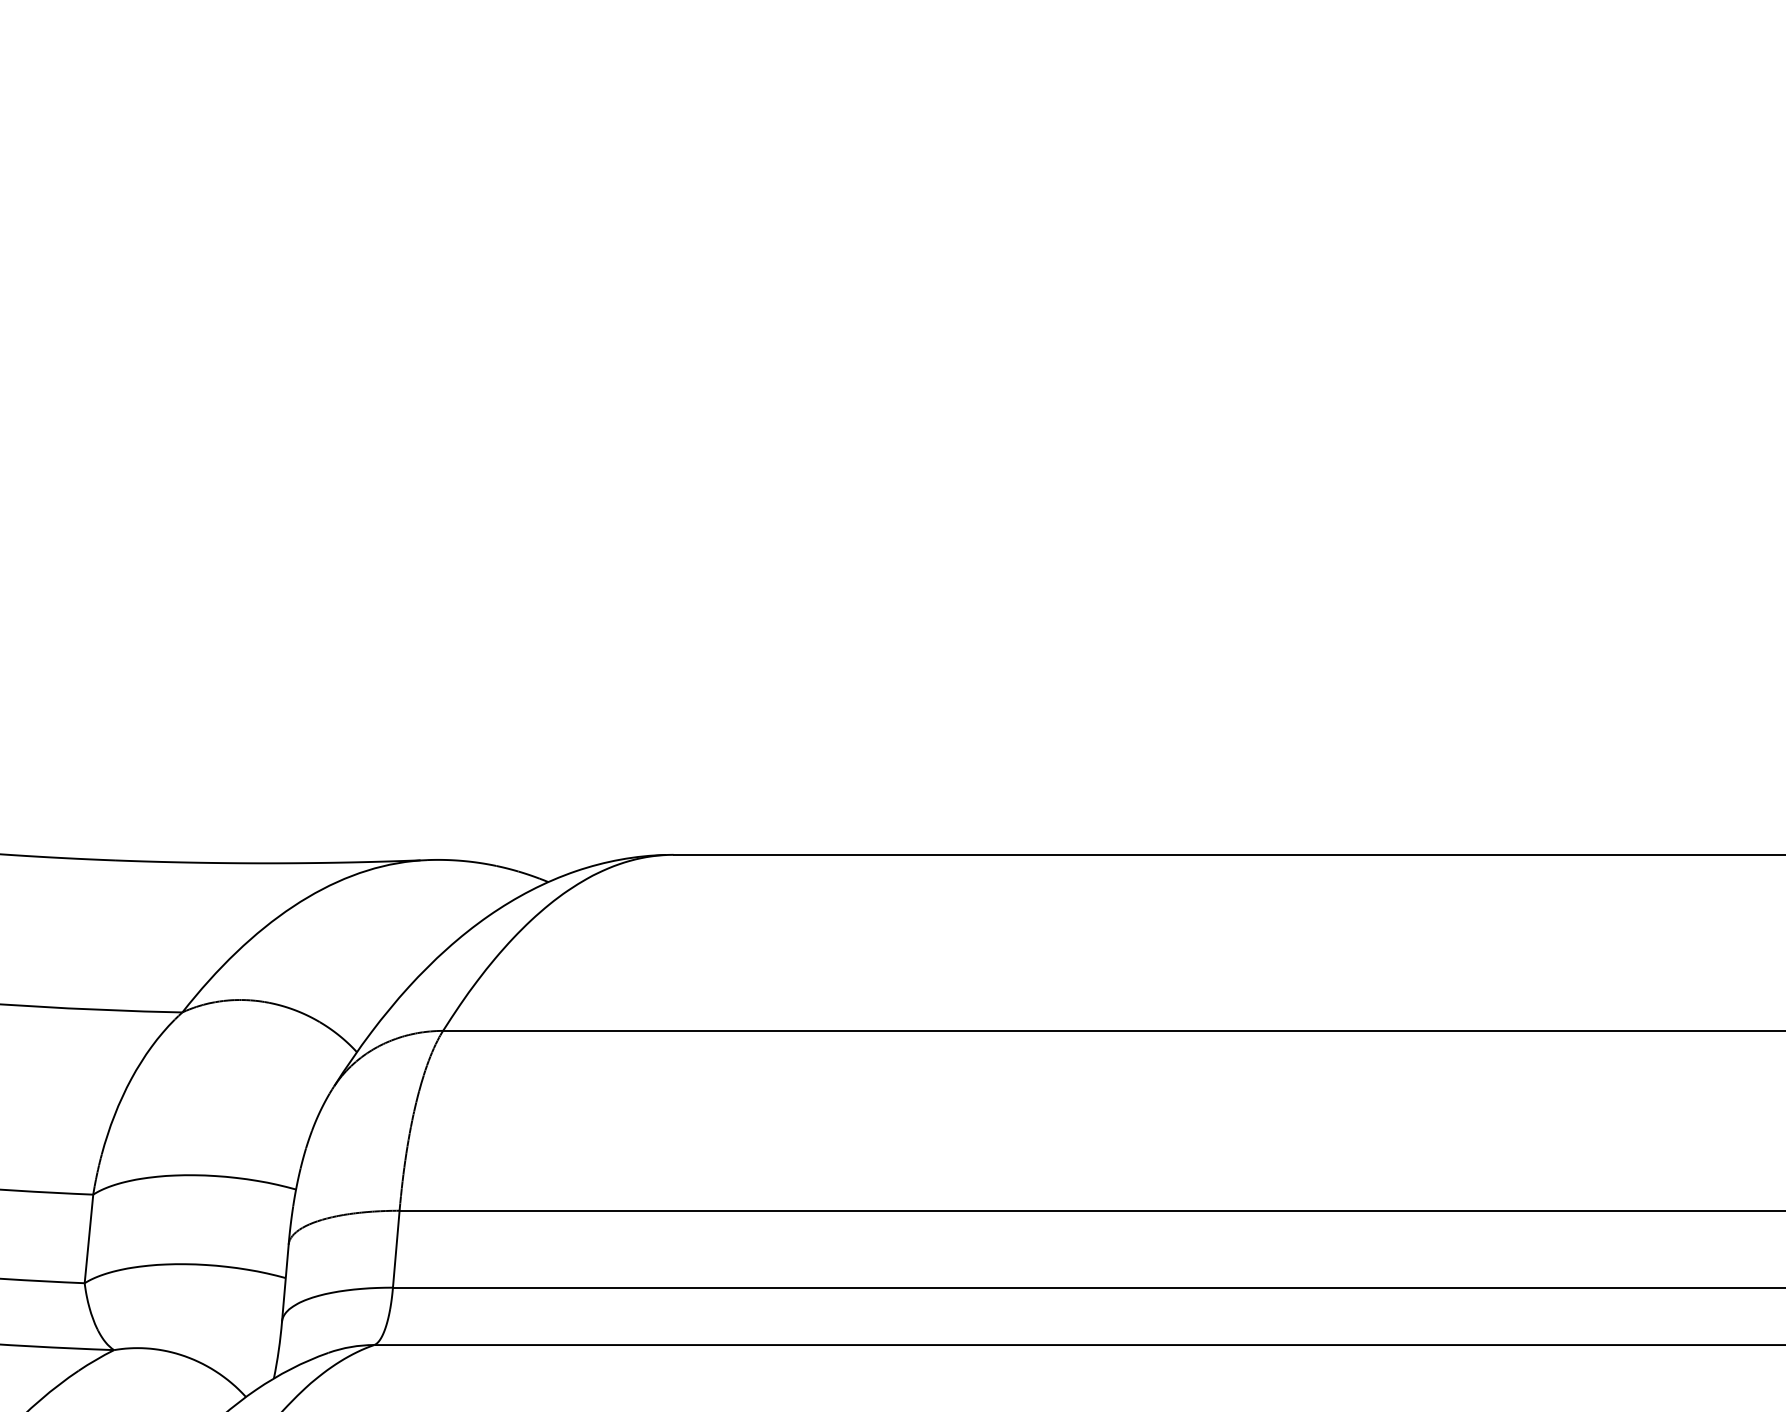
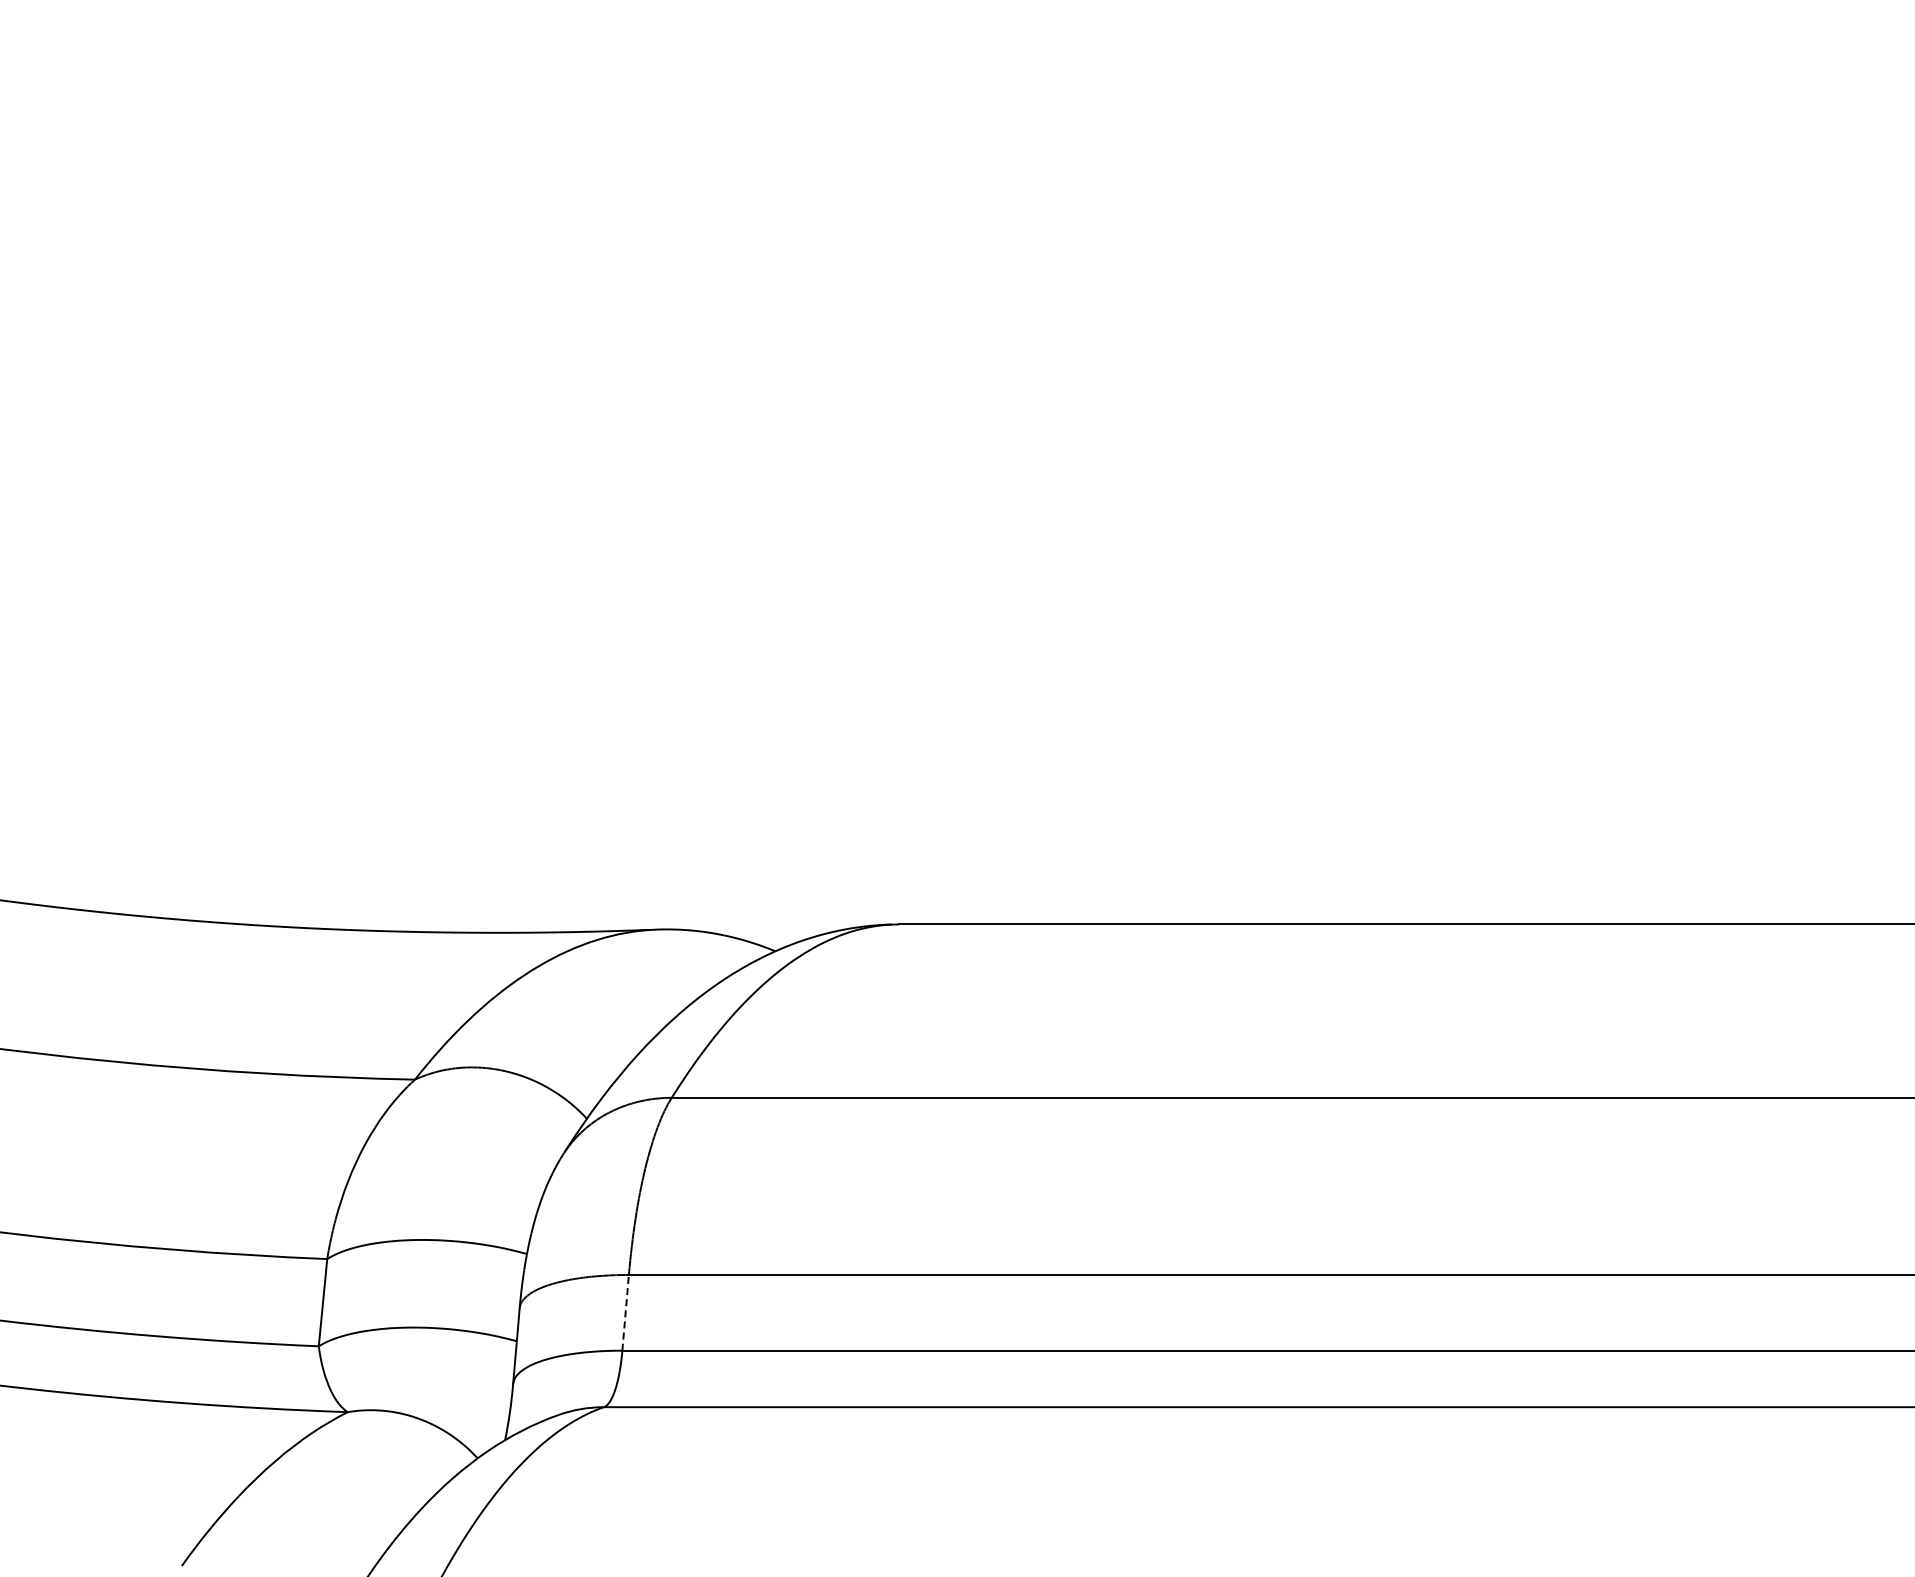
line: (396, 1248) -> (625, 1312), solid -> dashed

